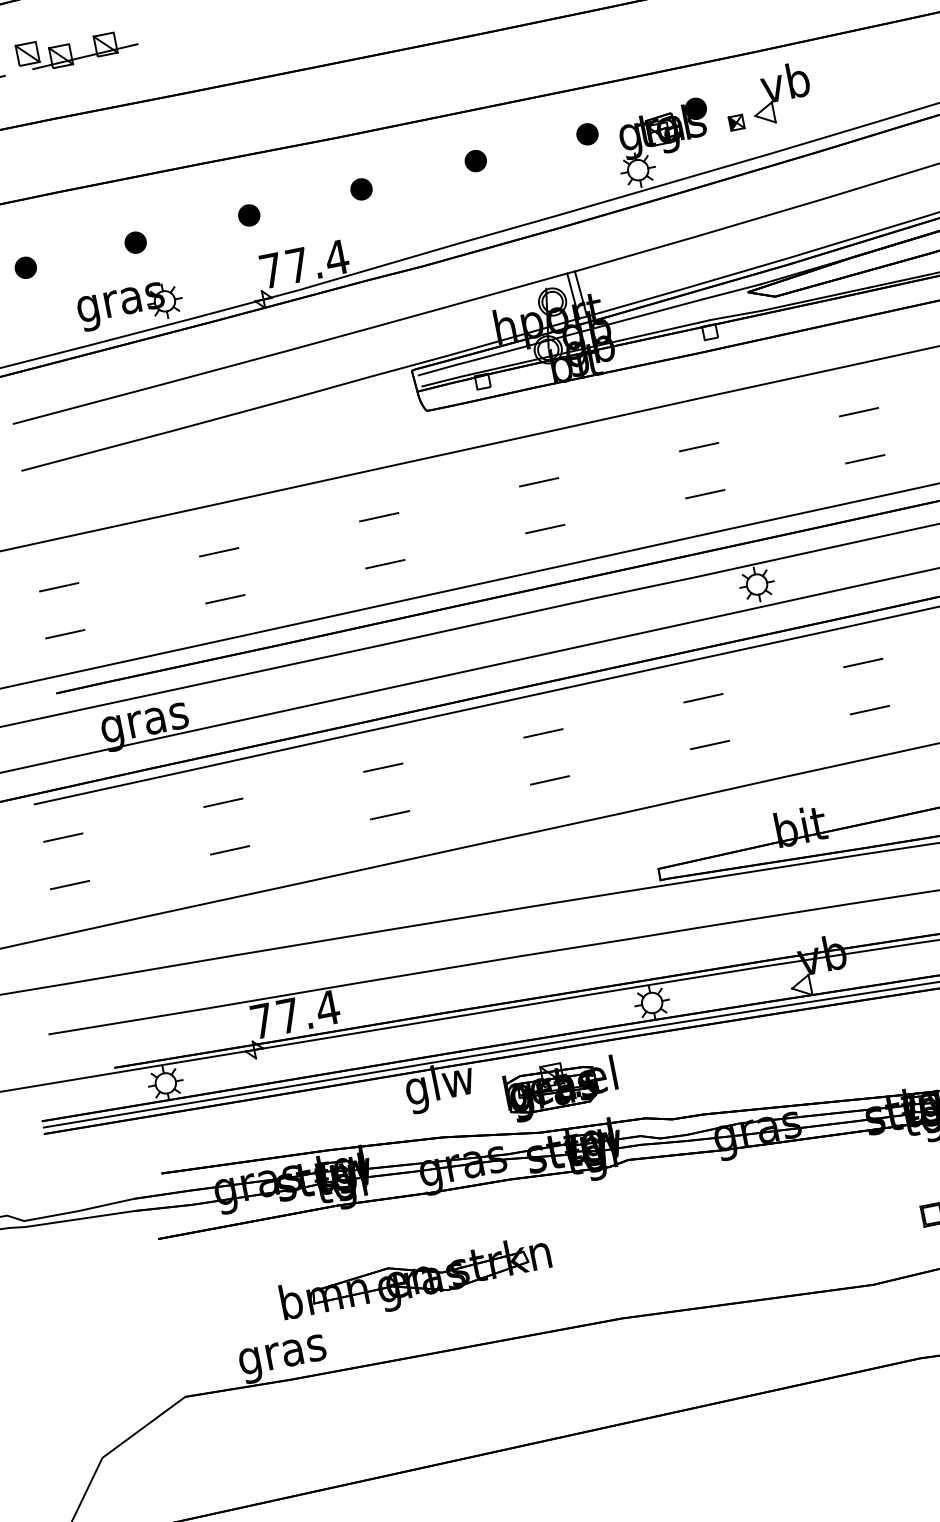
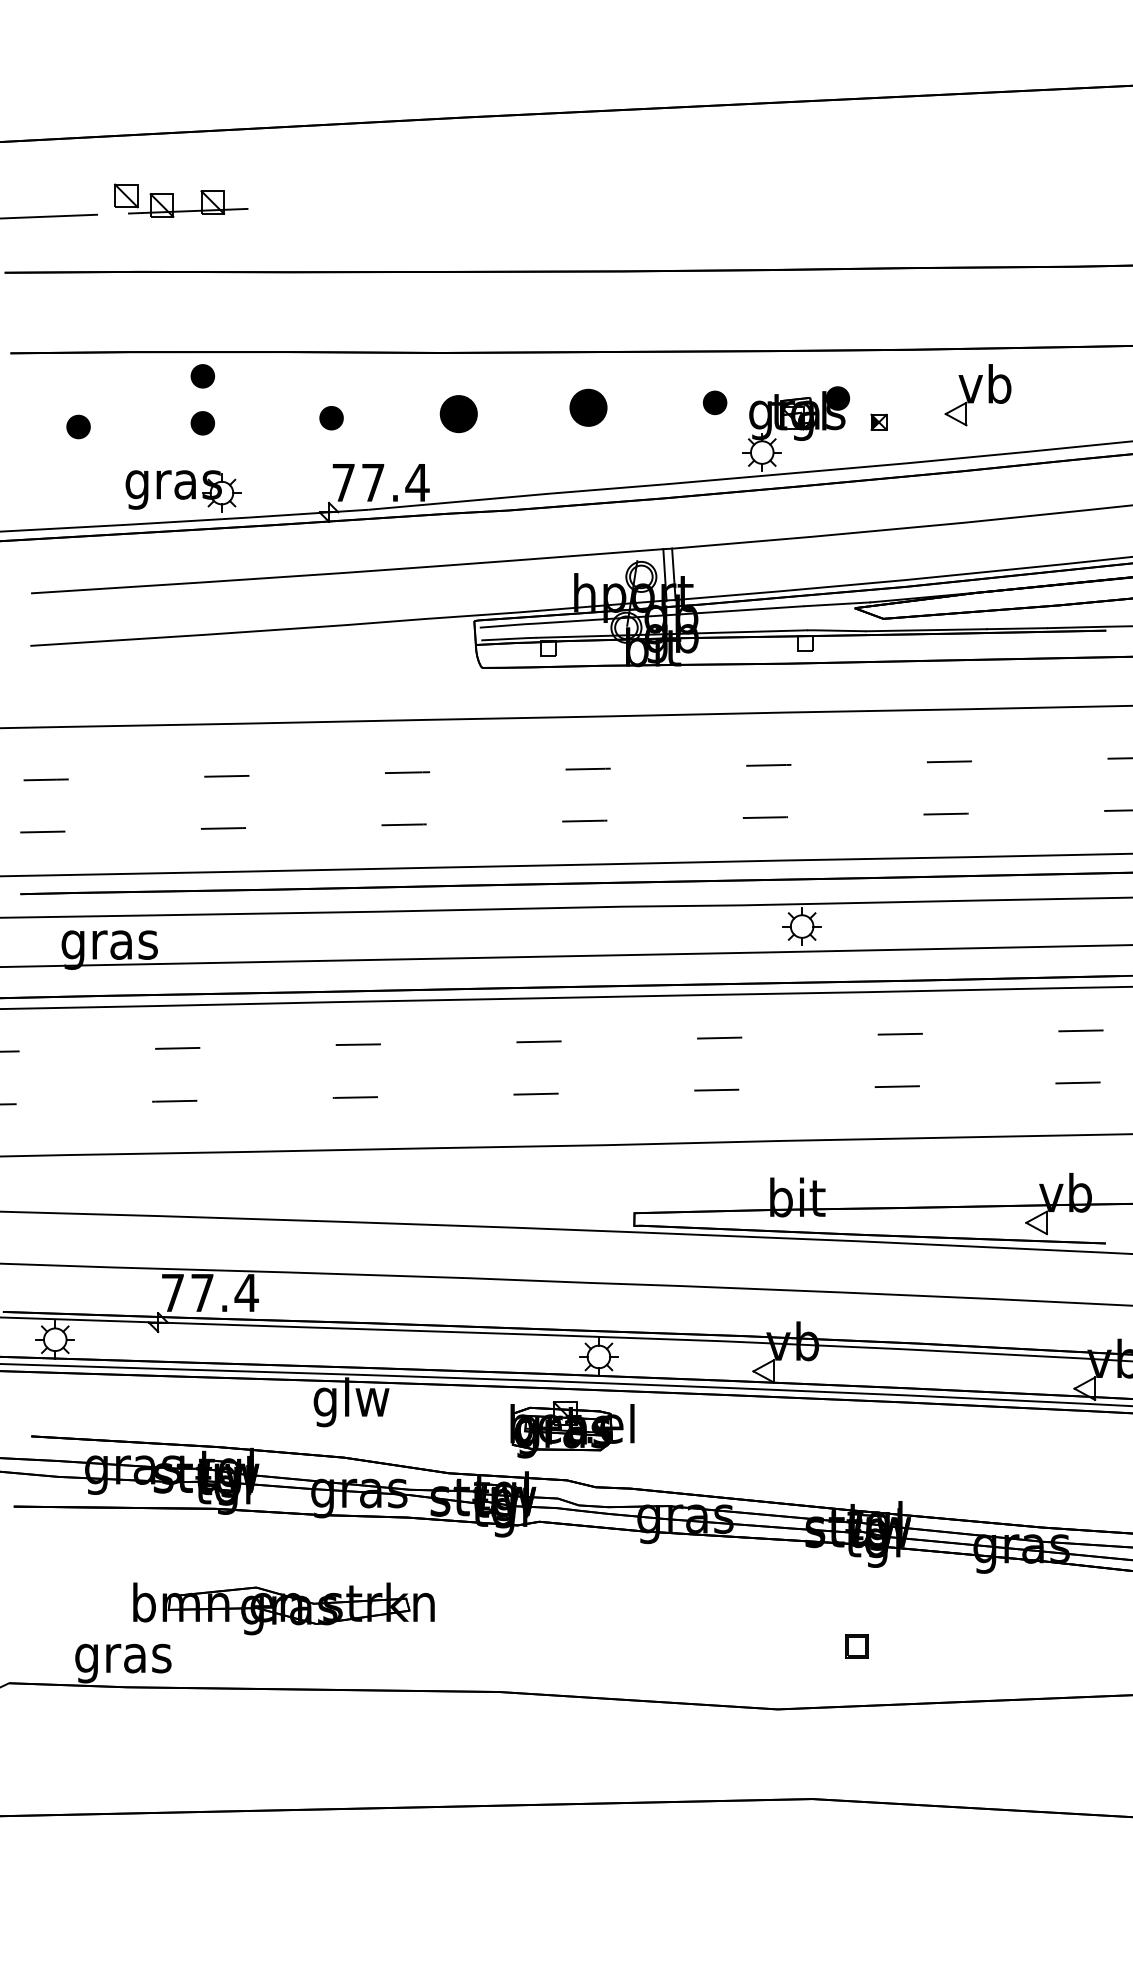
part: (780, 93) -> (977, 395), moved
part: (475, 160) -> (588, 407), size x1.6
part: (361, 188) -> (458, 413), size x1.6
part: (127, 201) -> (202, 376), added
part: (561, 1087) -> (572, 1429), moved

